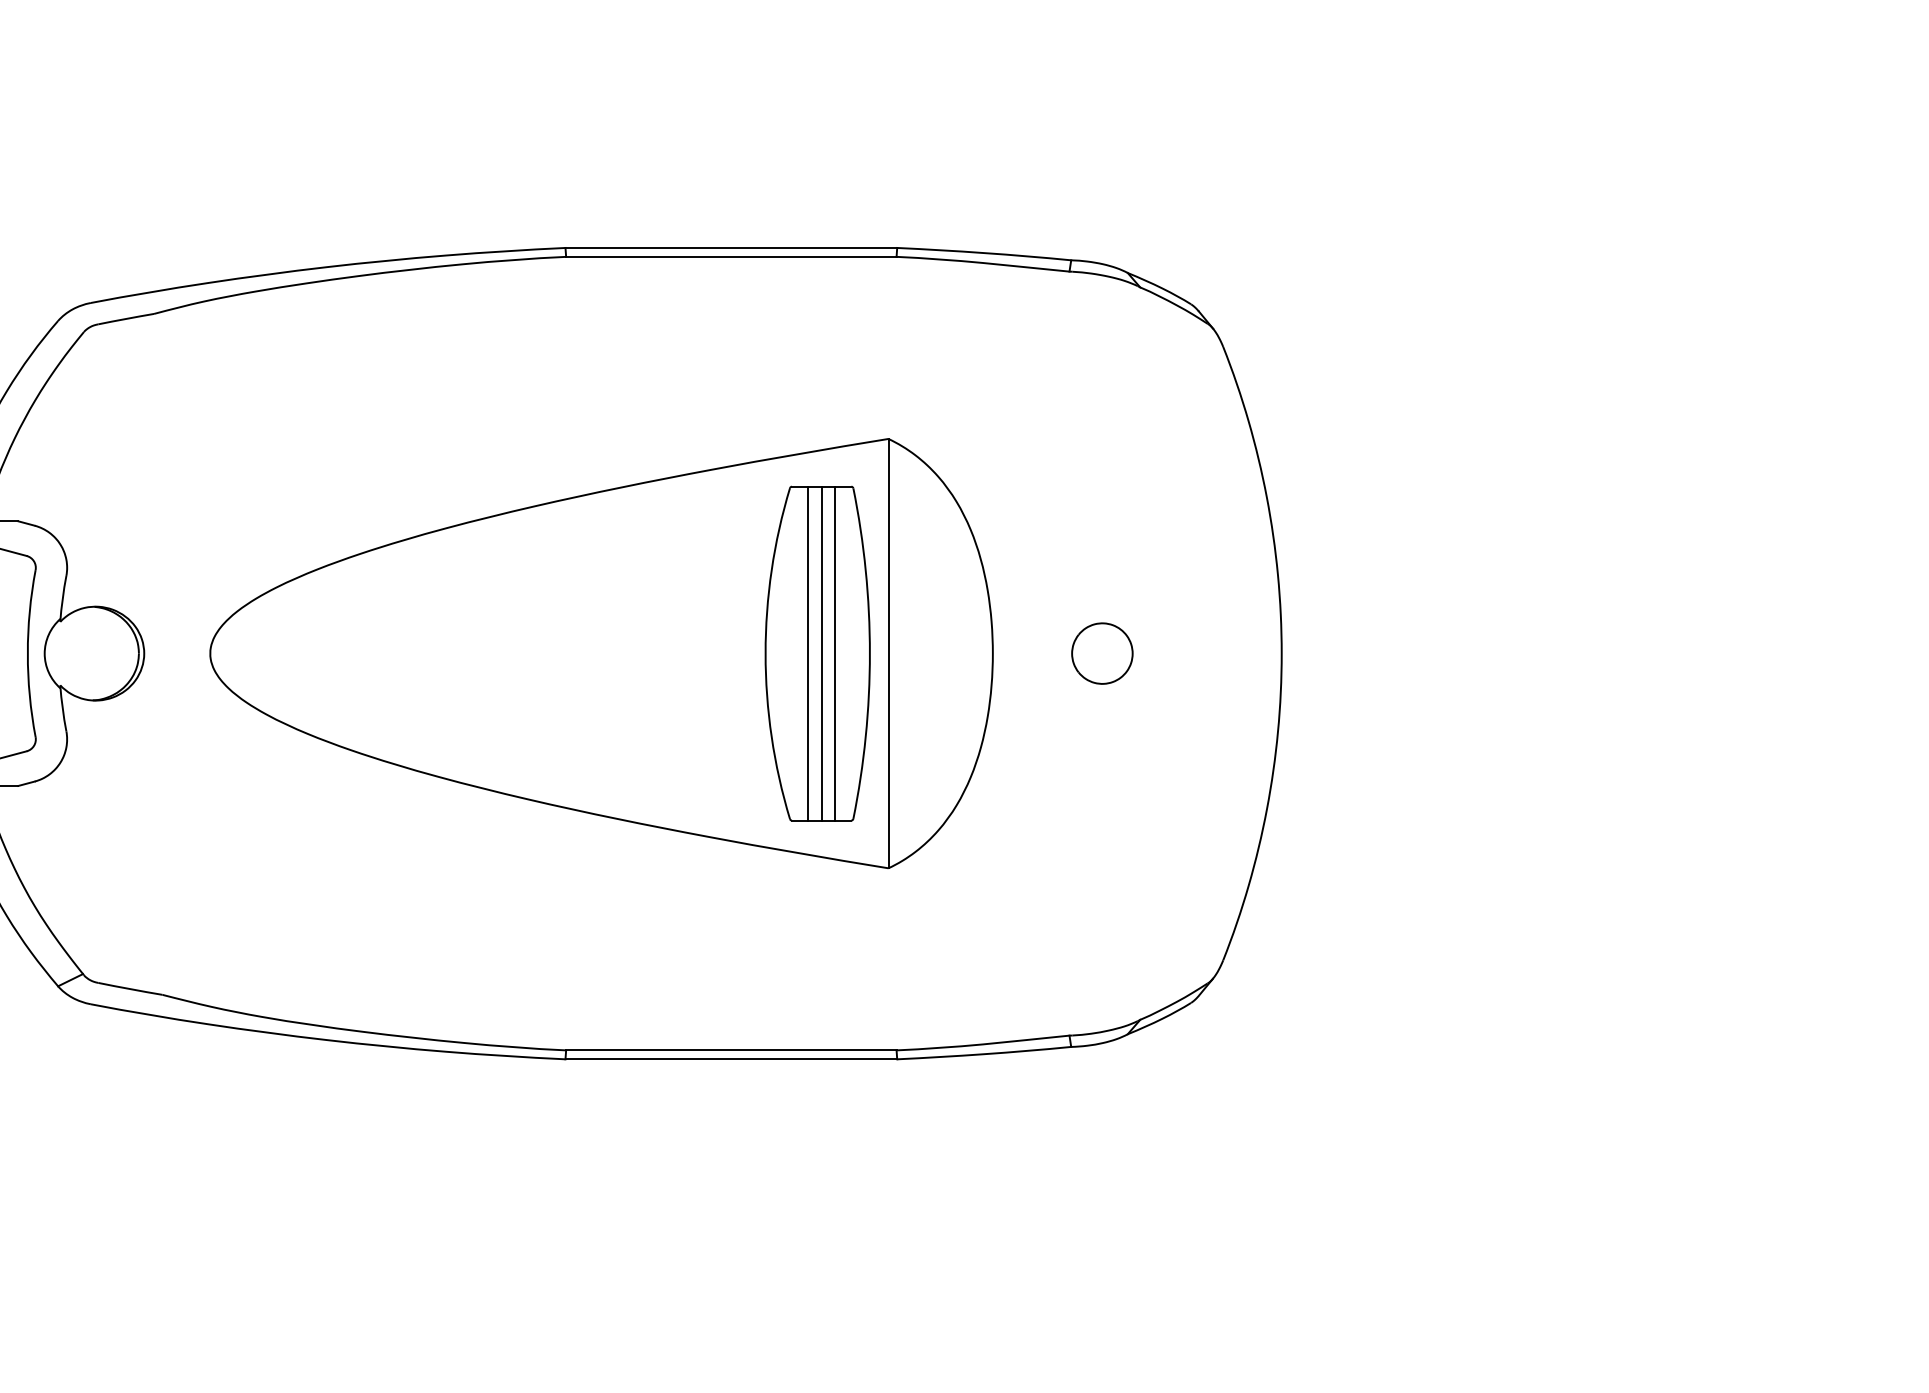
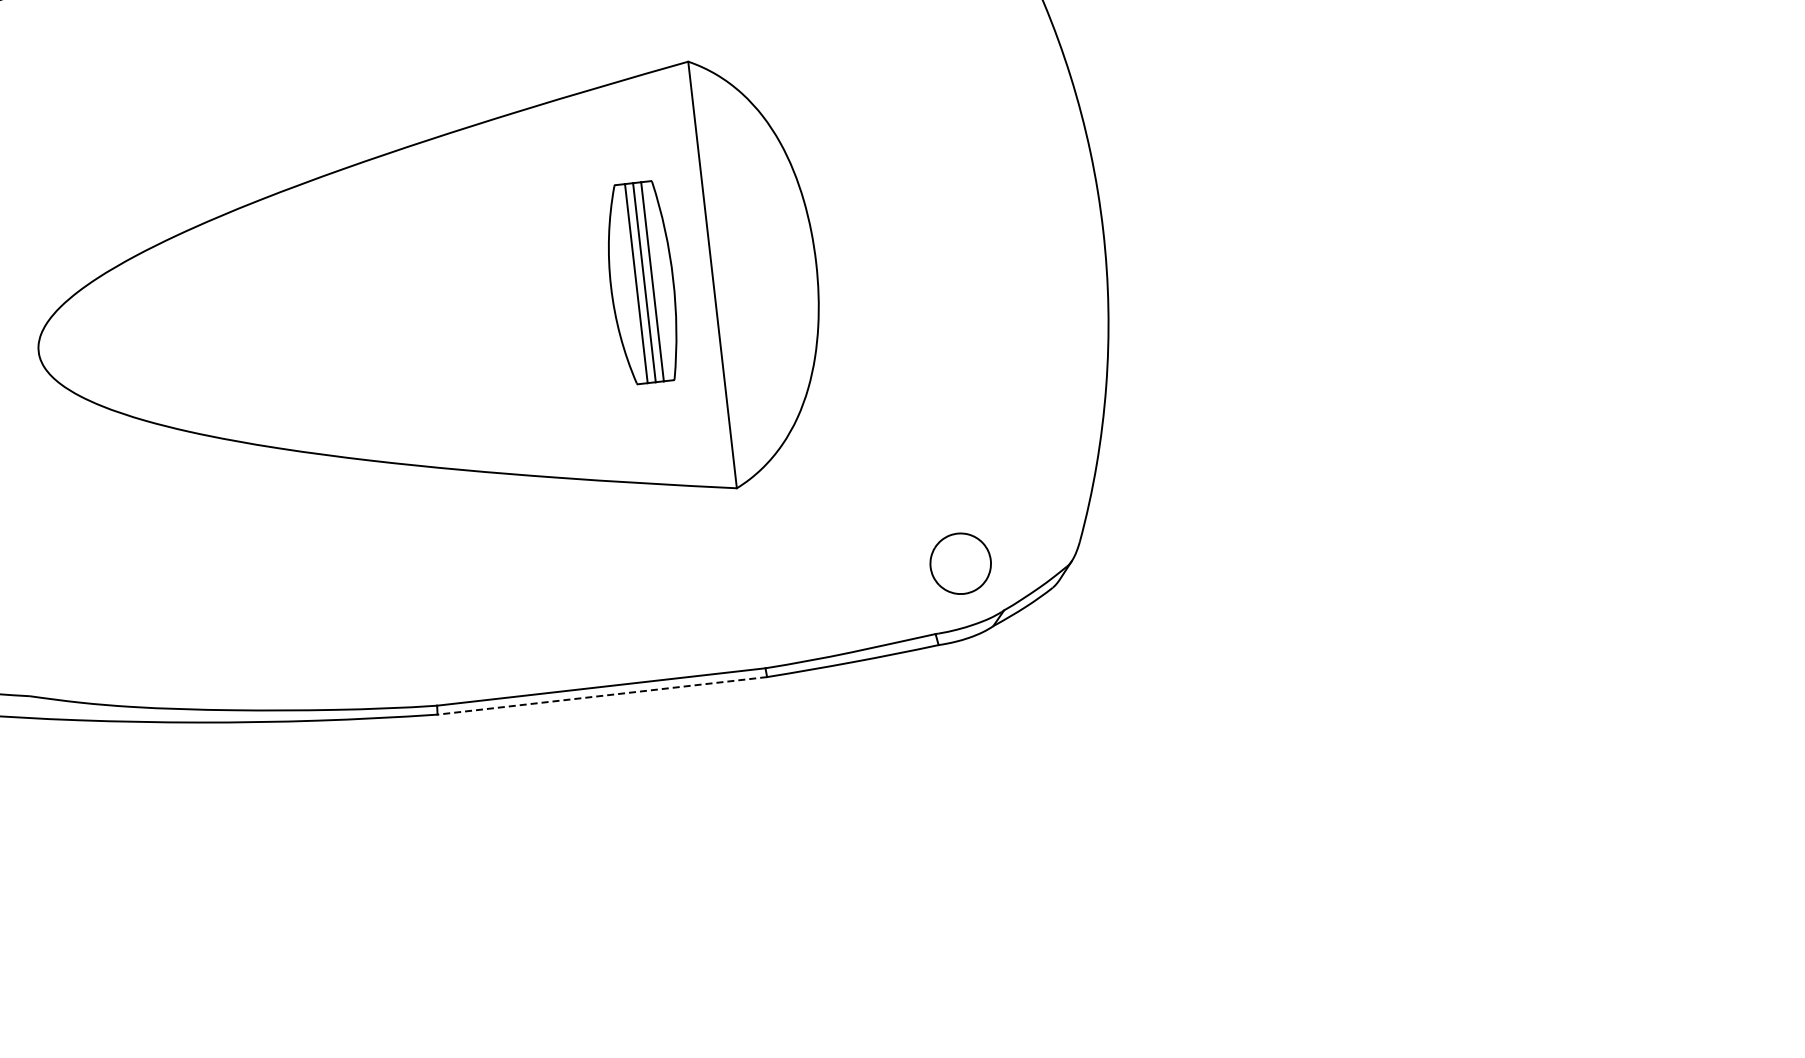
part: (817, 653) -> (641, 282), size x0.6
part: (1102, 653) -> (960, 563), moved
line: (731, 1059) -> (602, 696), solid -> dashed

